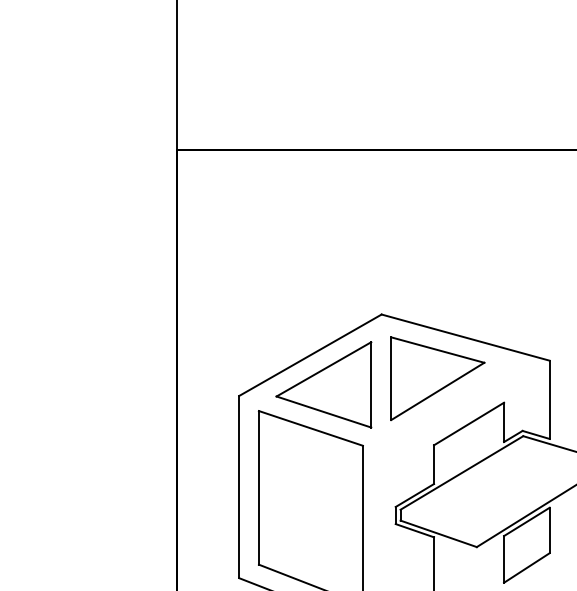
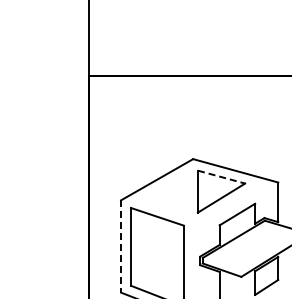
line: (439, 350) -> (222, 177), solid -> dashed
part: (323, 384) -> (163, 194), removed
line: (240, 489) -> (121, 247), solid -> dashed

